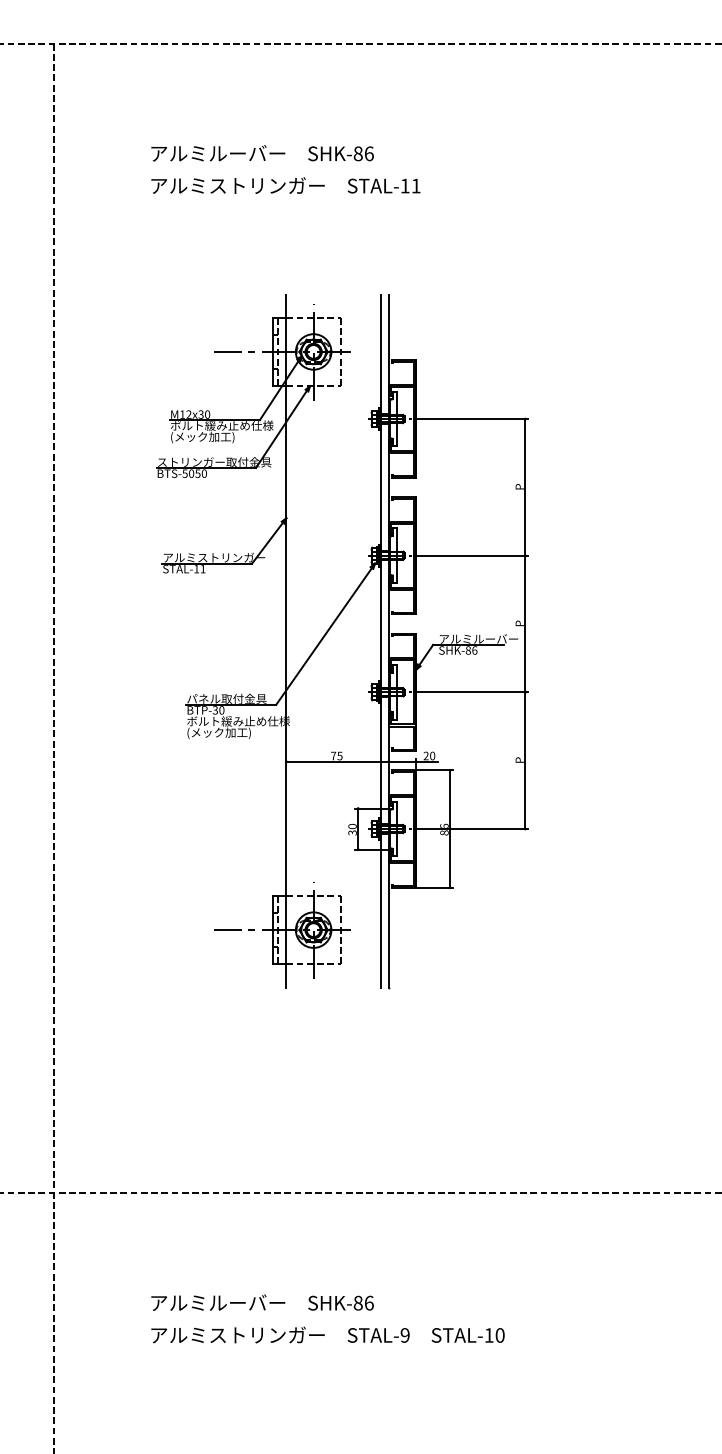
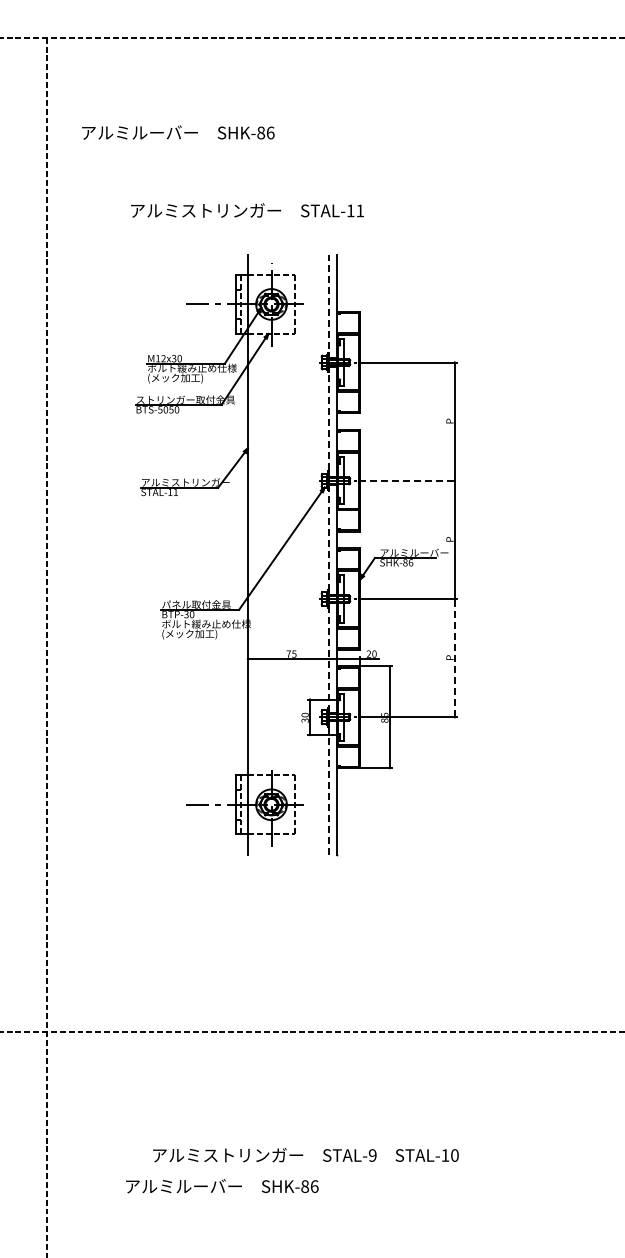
text: (262, 153) -> (178, 132), moved
text: (285, 185) -> (247, 210), moved
line: (471, 555) -> (408, 480), solid -> dashed
line: (380, 642) -> (329, 555), solid -> dashed
line: (525, 759) -> (454, 657), solid -> dashed
text: (262, 1303) -> (222, 1186), moved
text: (327, 1335) -> (305, 1155), moved

